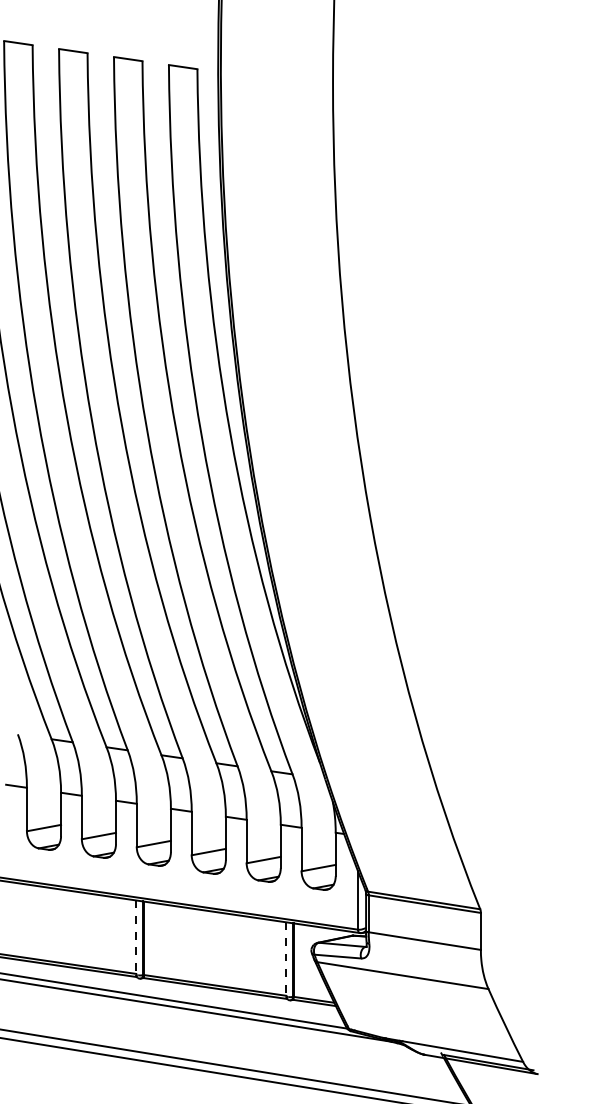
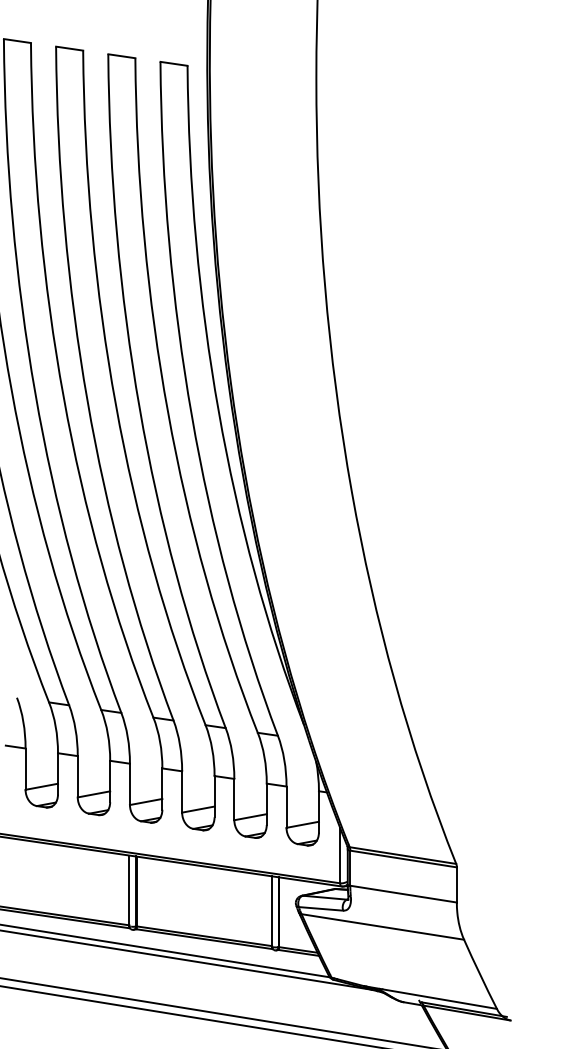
line: (136, 938) -> (129, 891), dashed -> solid
line: (285, 960) -> (271, 912), dashed -> solid

